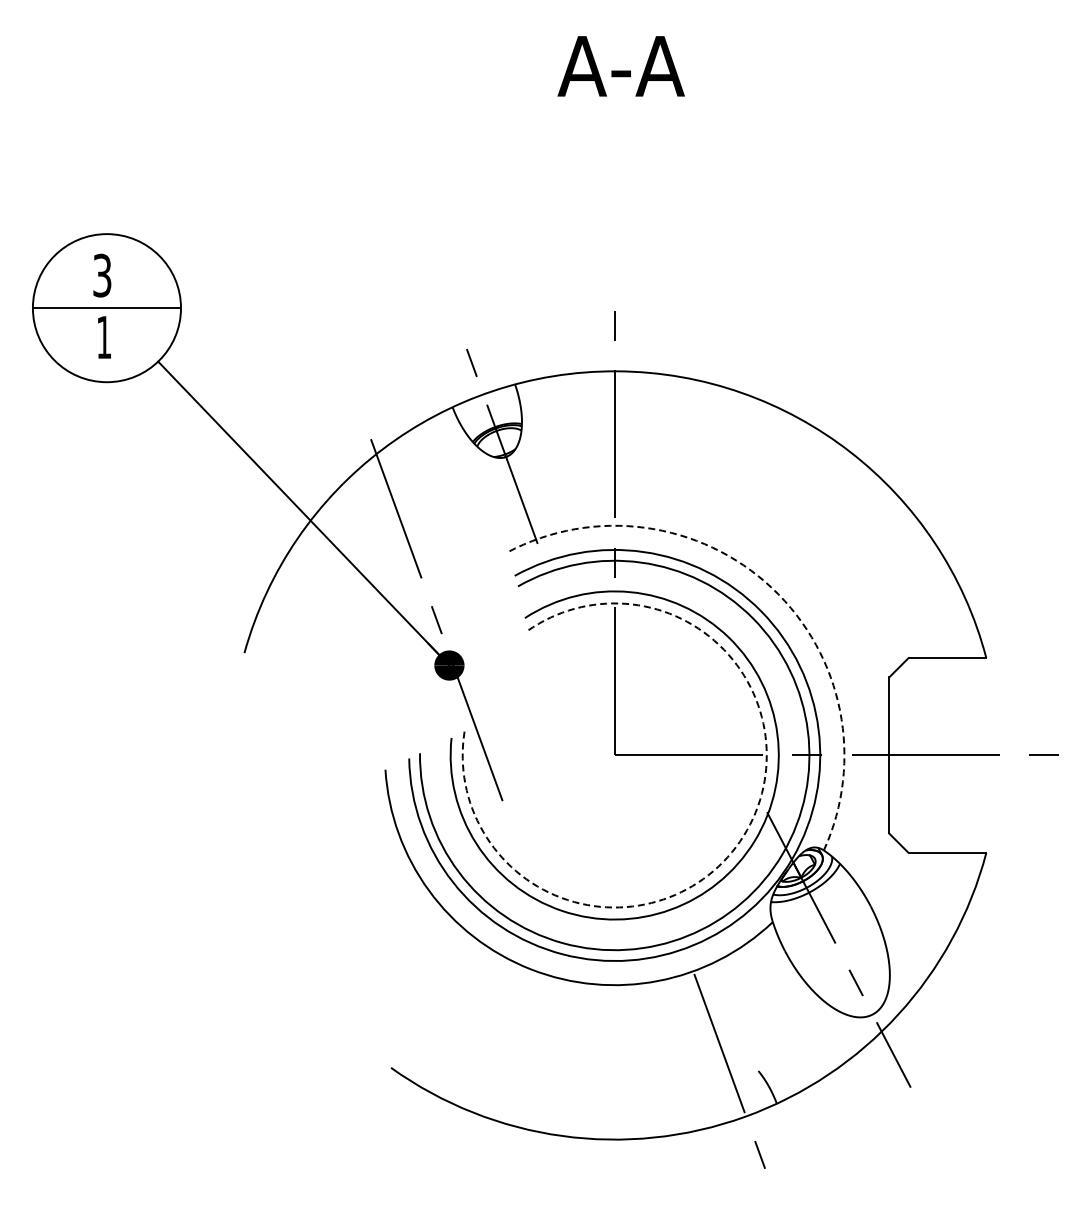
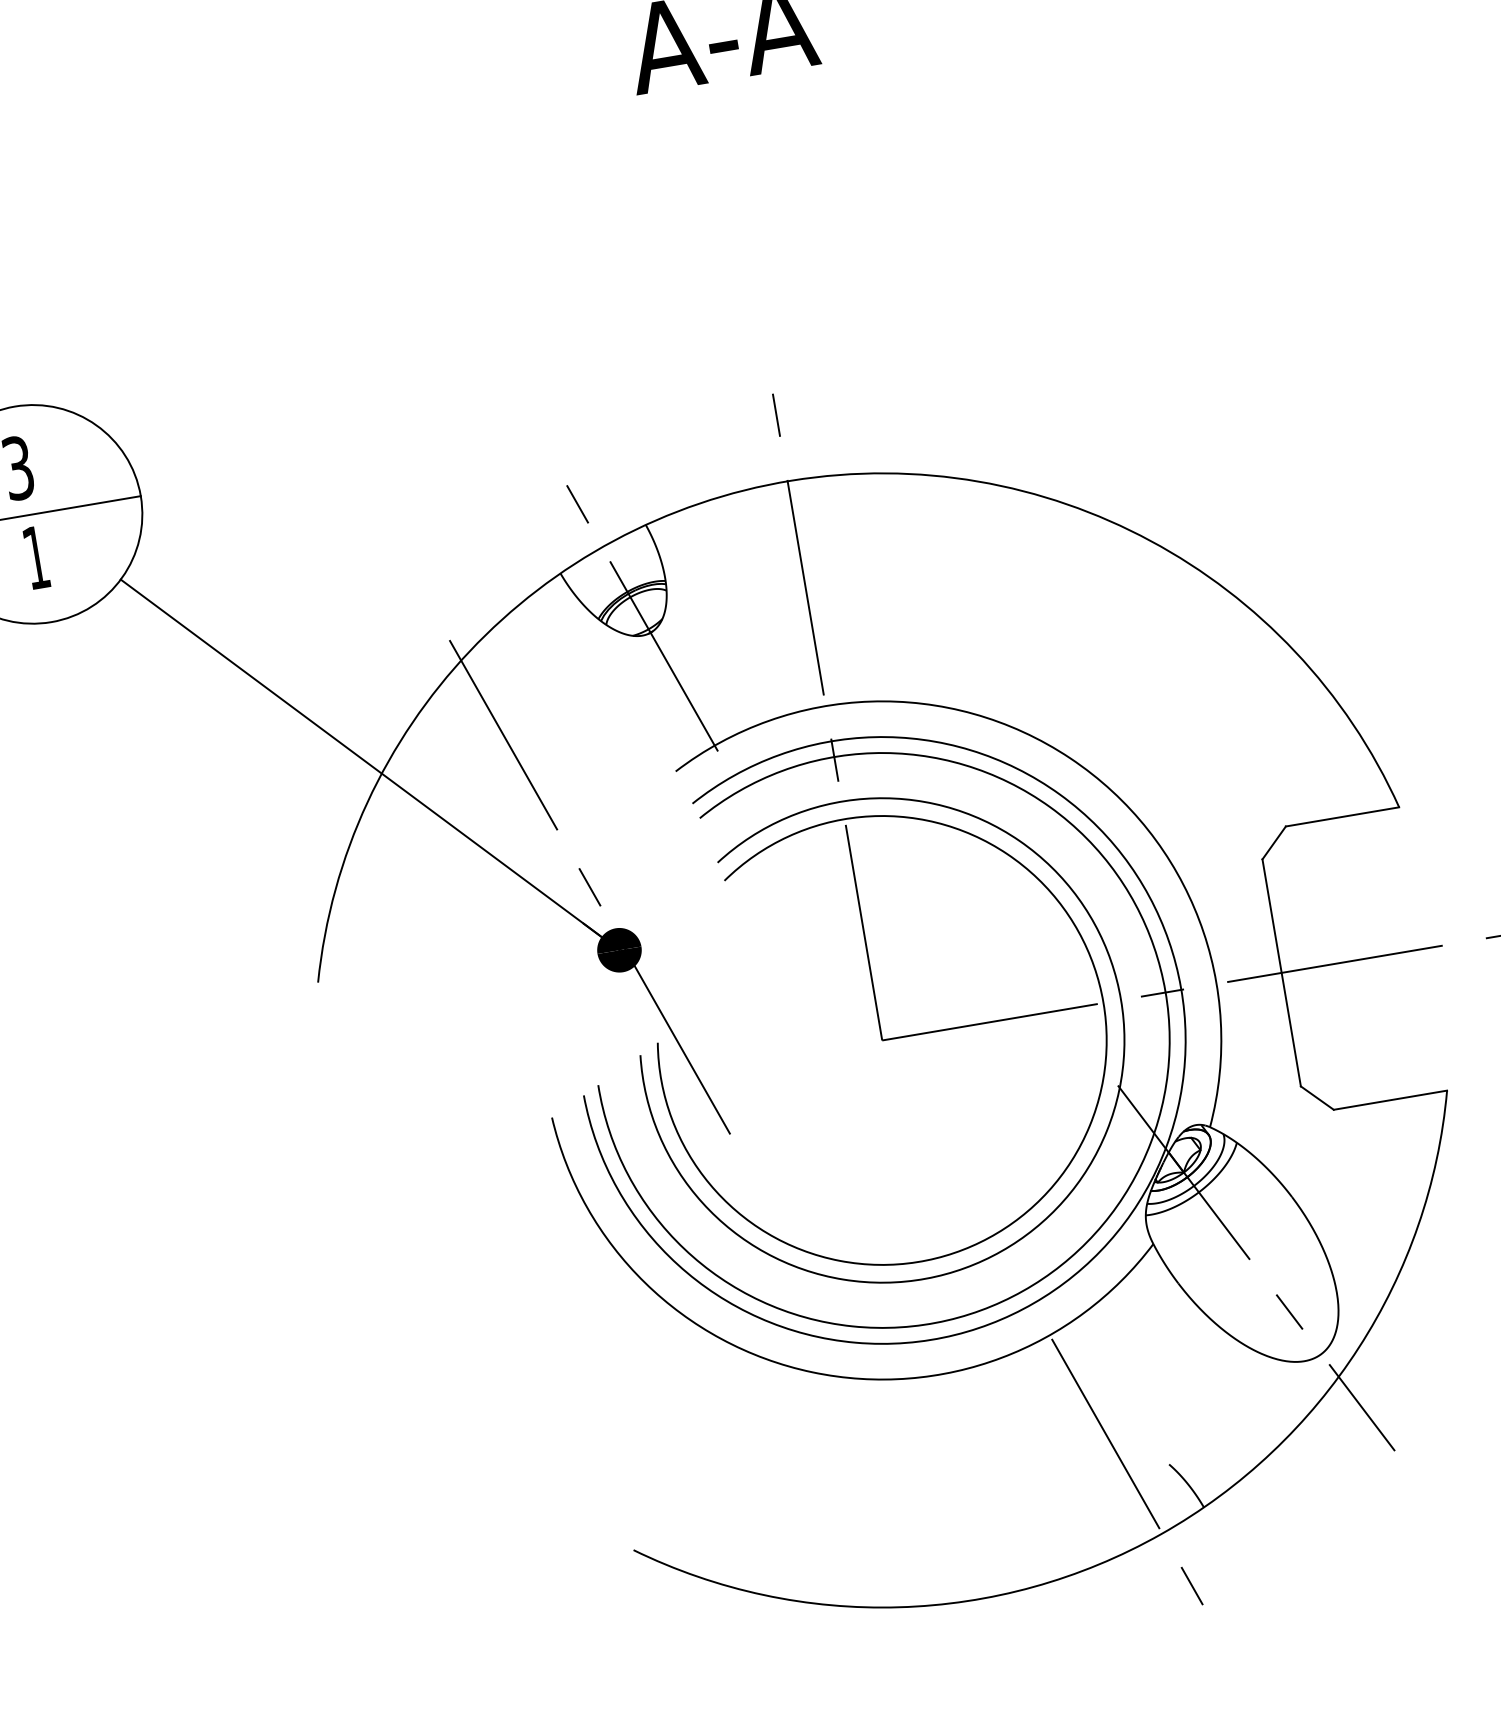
arc: (772, 588) -> (1070, 758), dashed -> solid
arc: (743, 836) -> (1089, 1126), dashed -> solid

